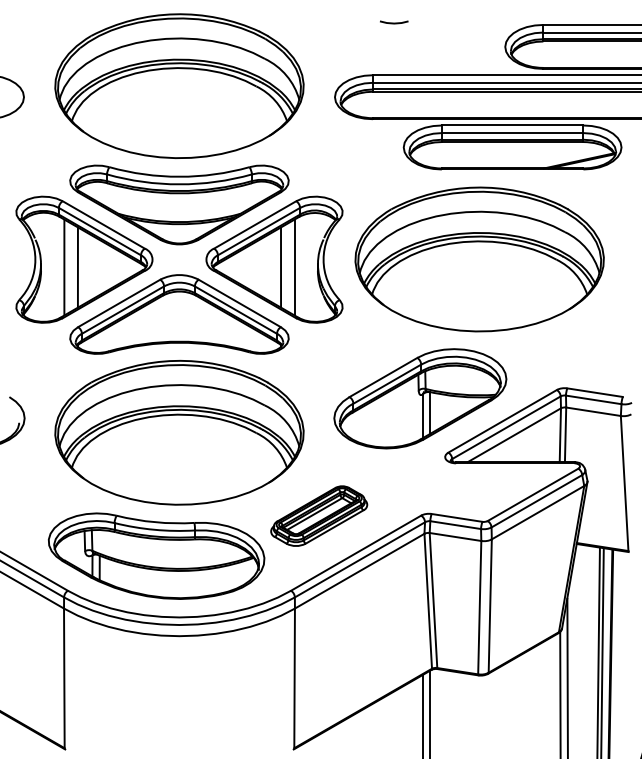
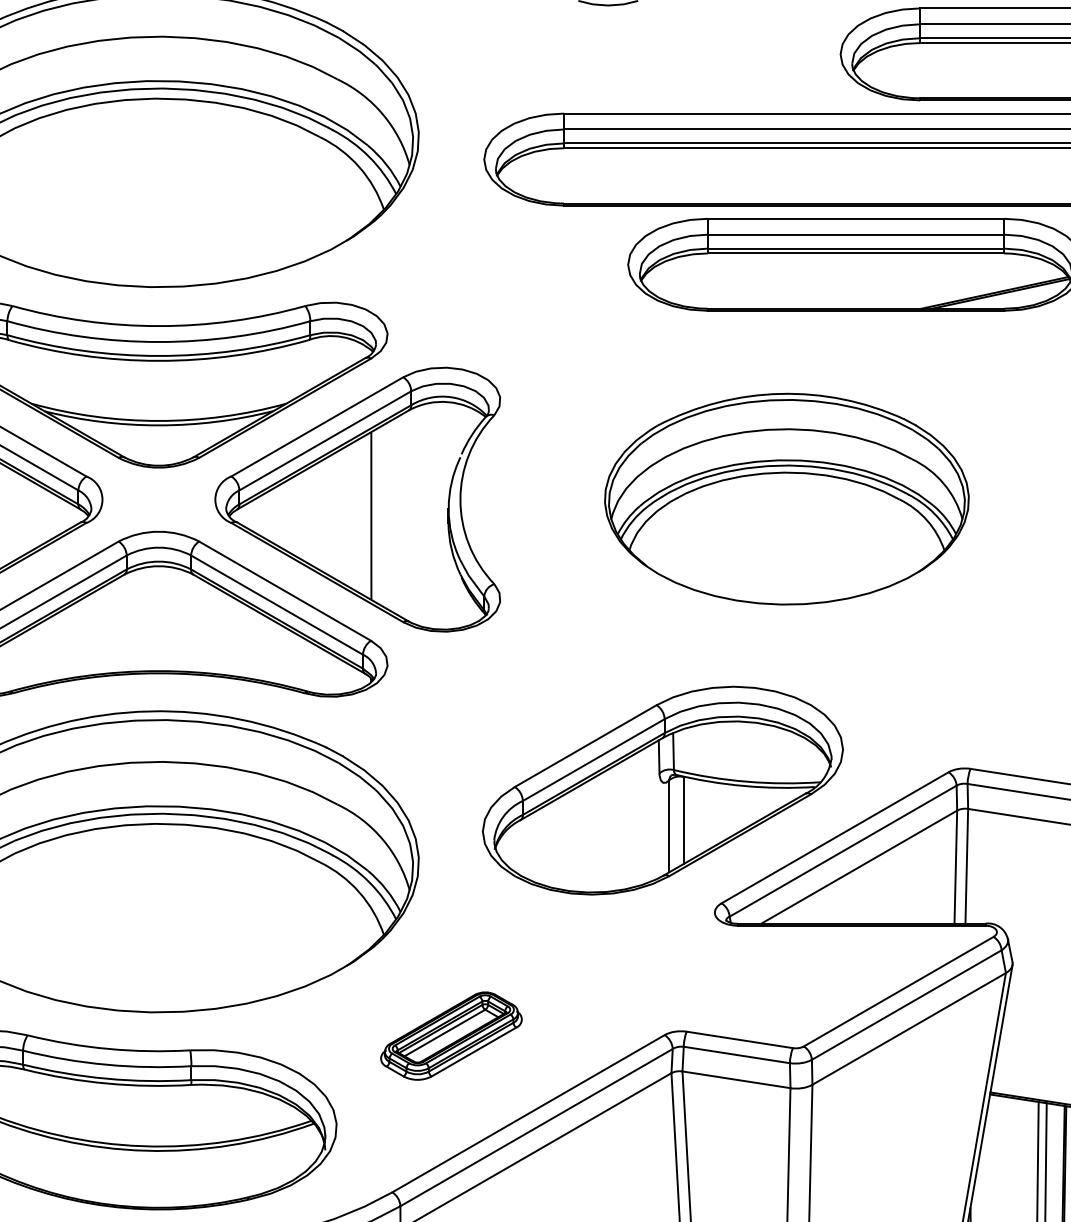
part: (479, 259) -> (786, 499), size x0.7
line: (294, 267) -> (399, 515), removed
part: (319, 515) -> (451, 1034), size x0.7

